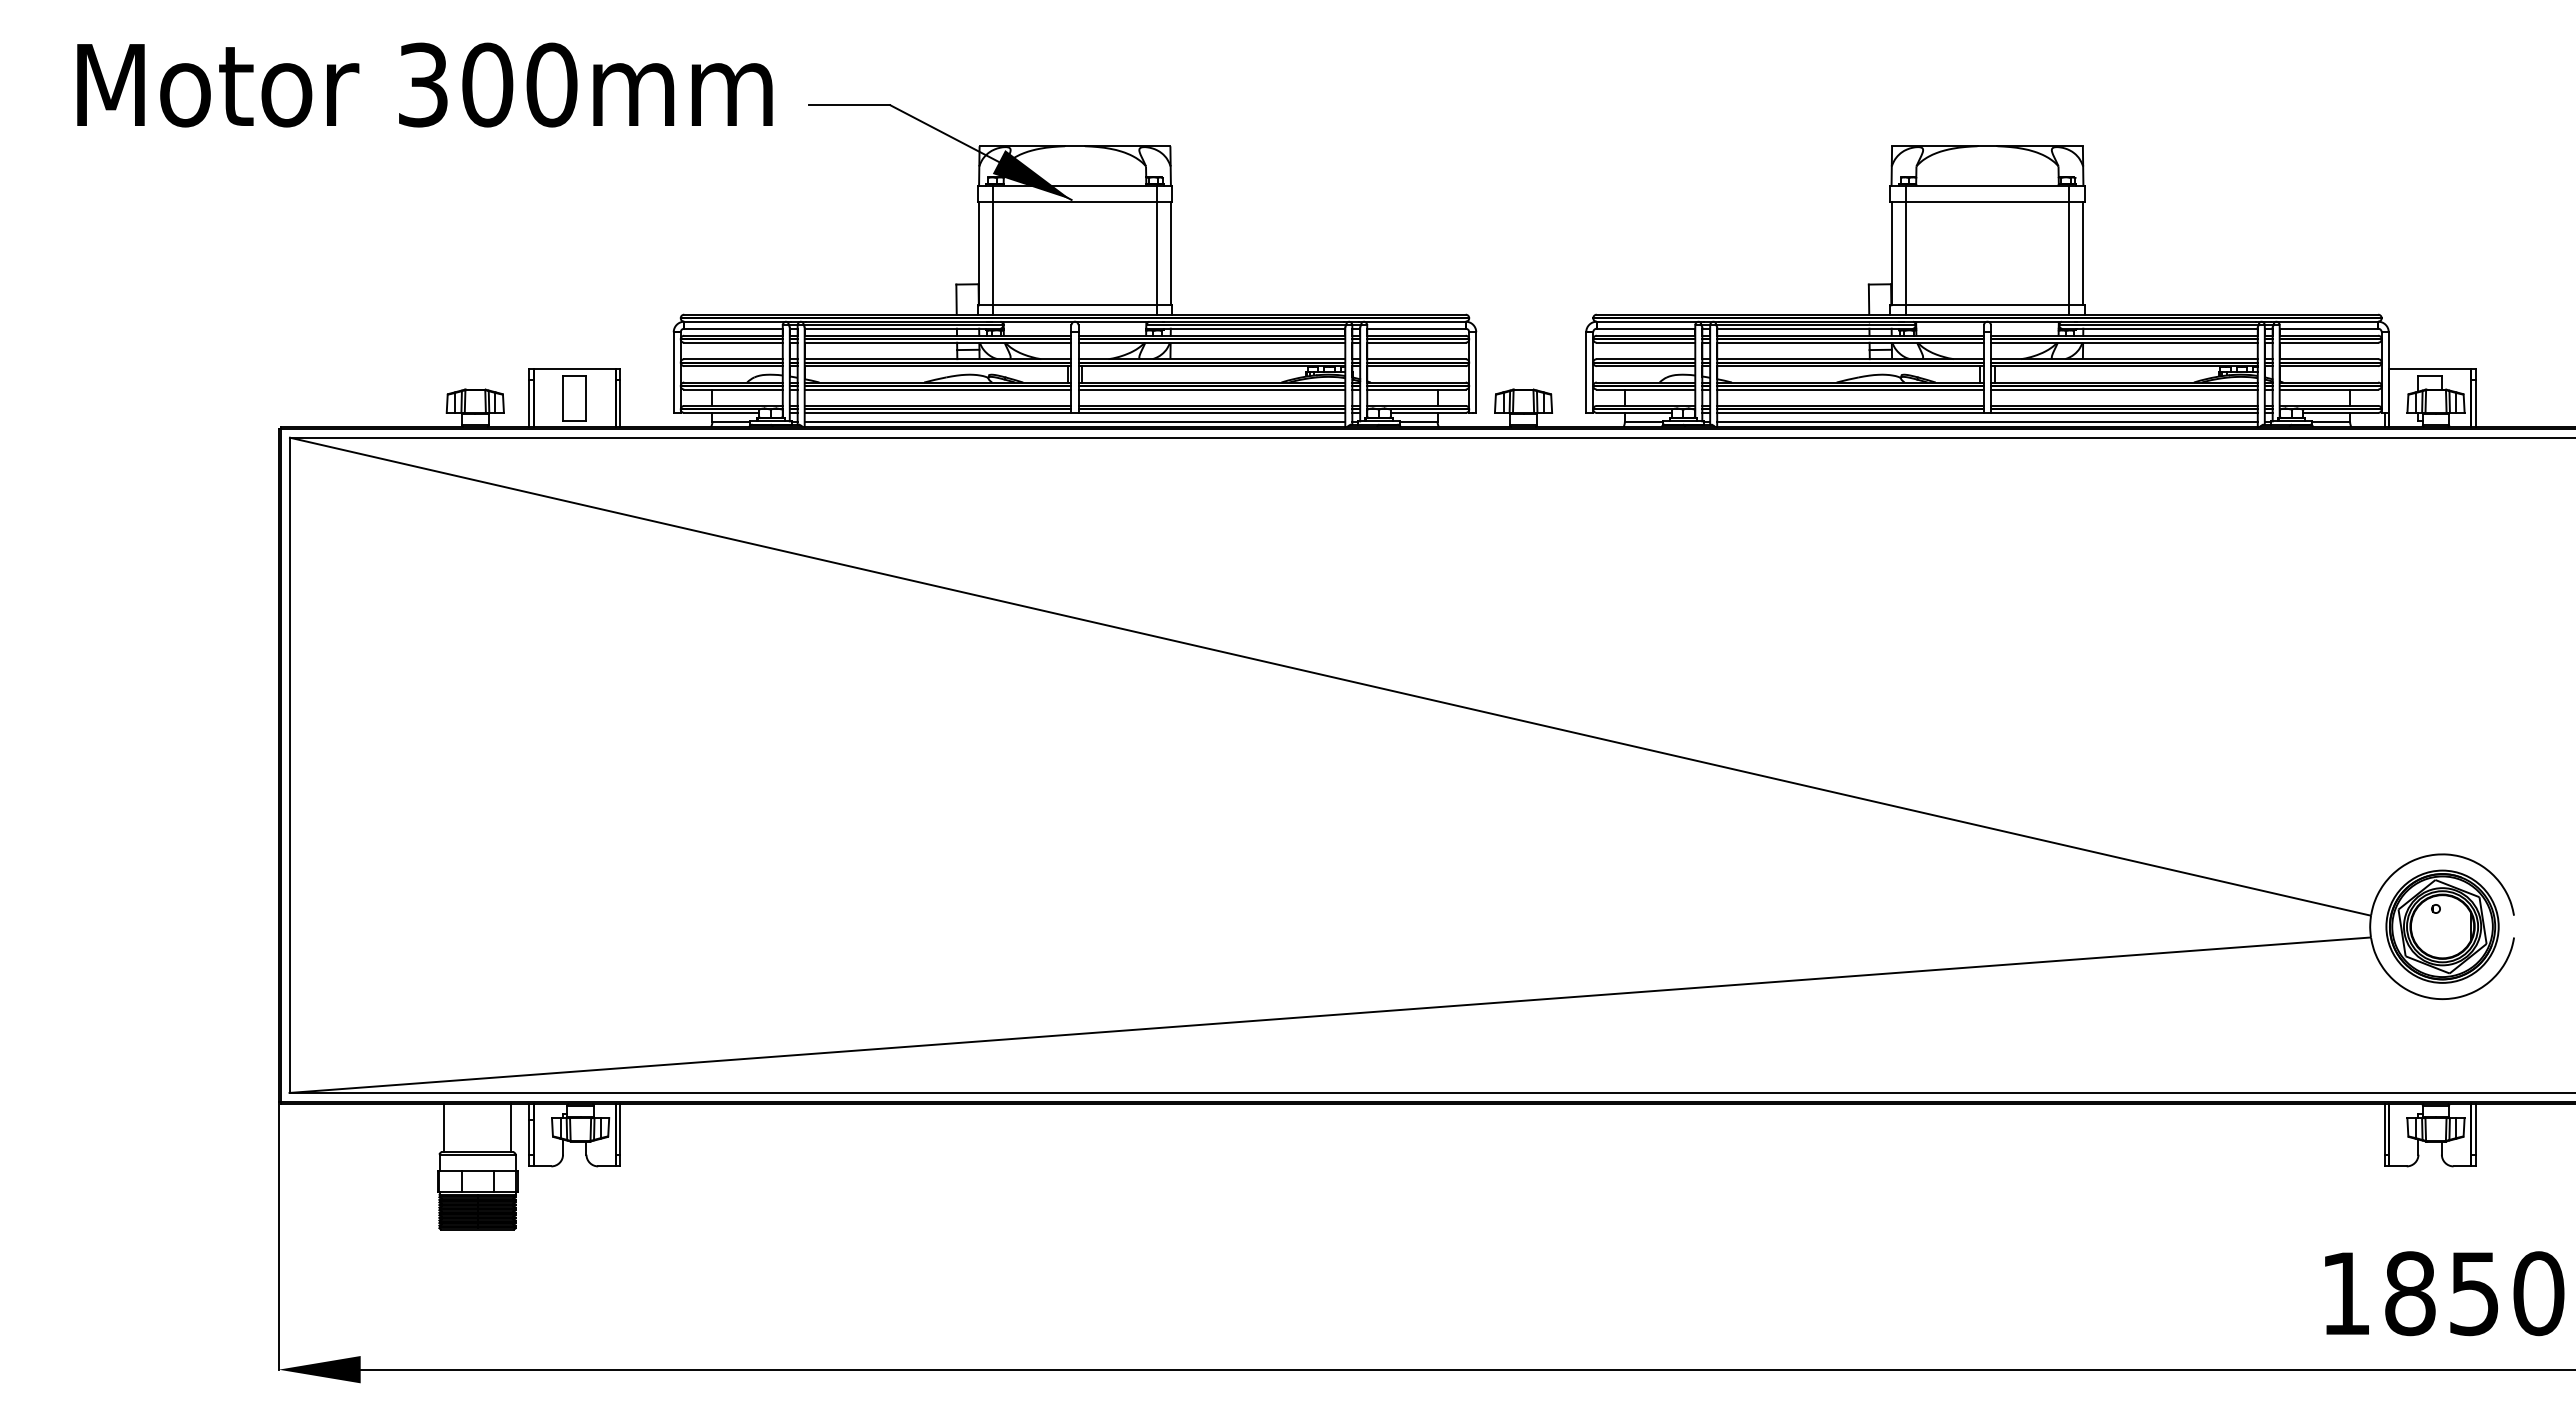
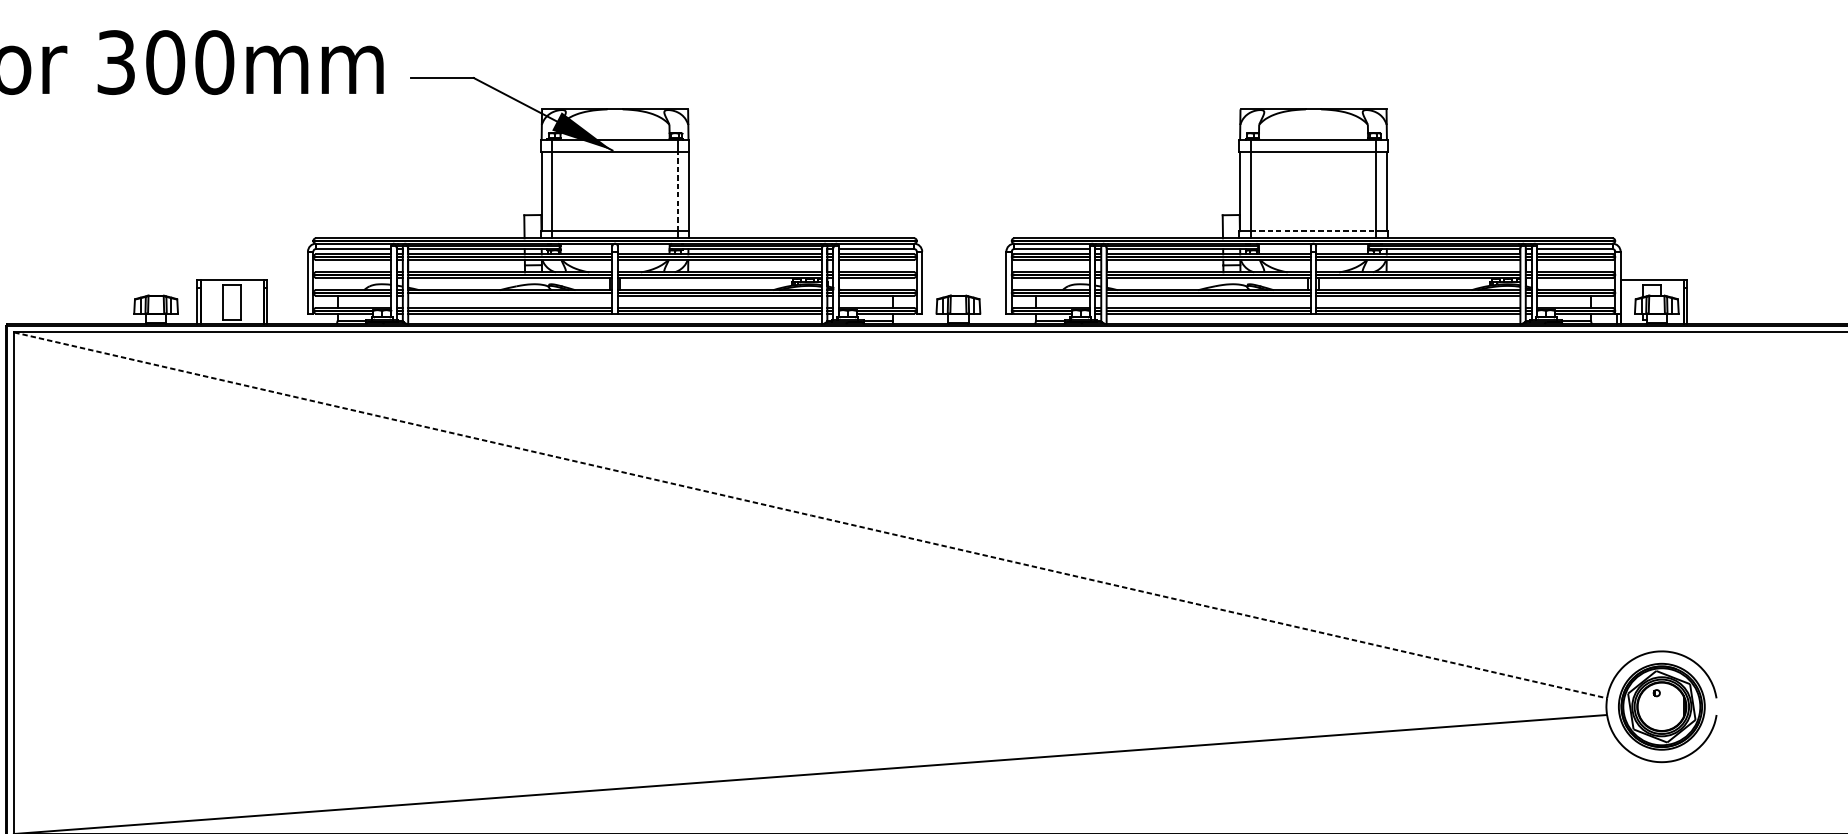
line: (1156, 253) -> (677, 191), solid -> dashed
line: (1987, 305) -> (1313, 231), solid -> dashed
line: (937, 389) -> (509, 295), removed
line: (1074, 422) -> (614, 320), removed
line: (1987, 422) -> (1313, 320), removed
line: (1330, 676) -> (810, 515), solid -> dashed

